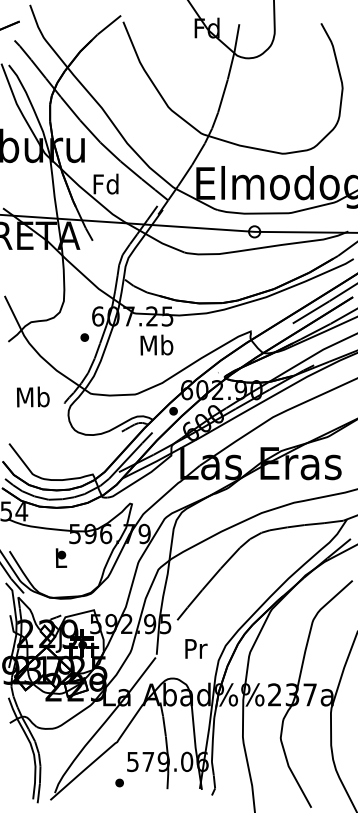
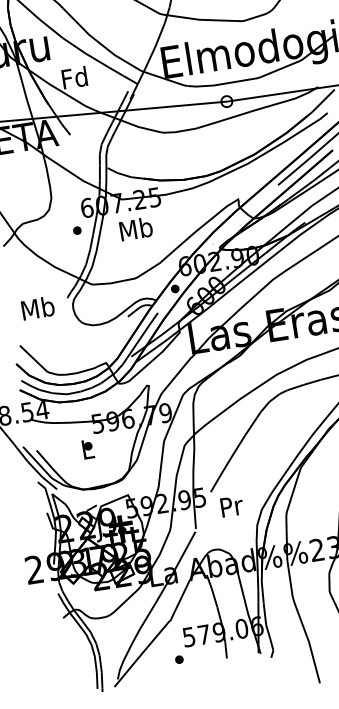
text: (156, 344) -> (135, 228), moved
text: (33, 396) -> (38, 307), moved
text: (196, 648) -> (232, 506), moved

